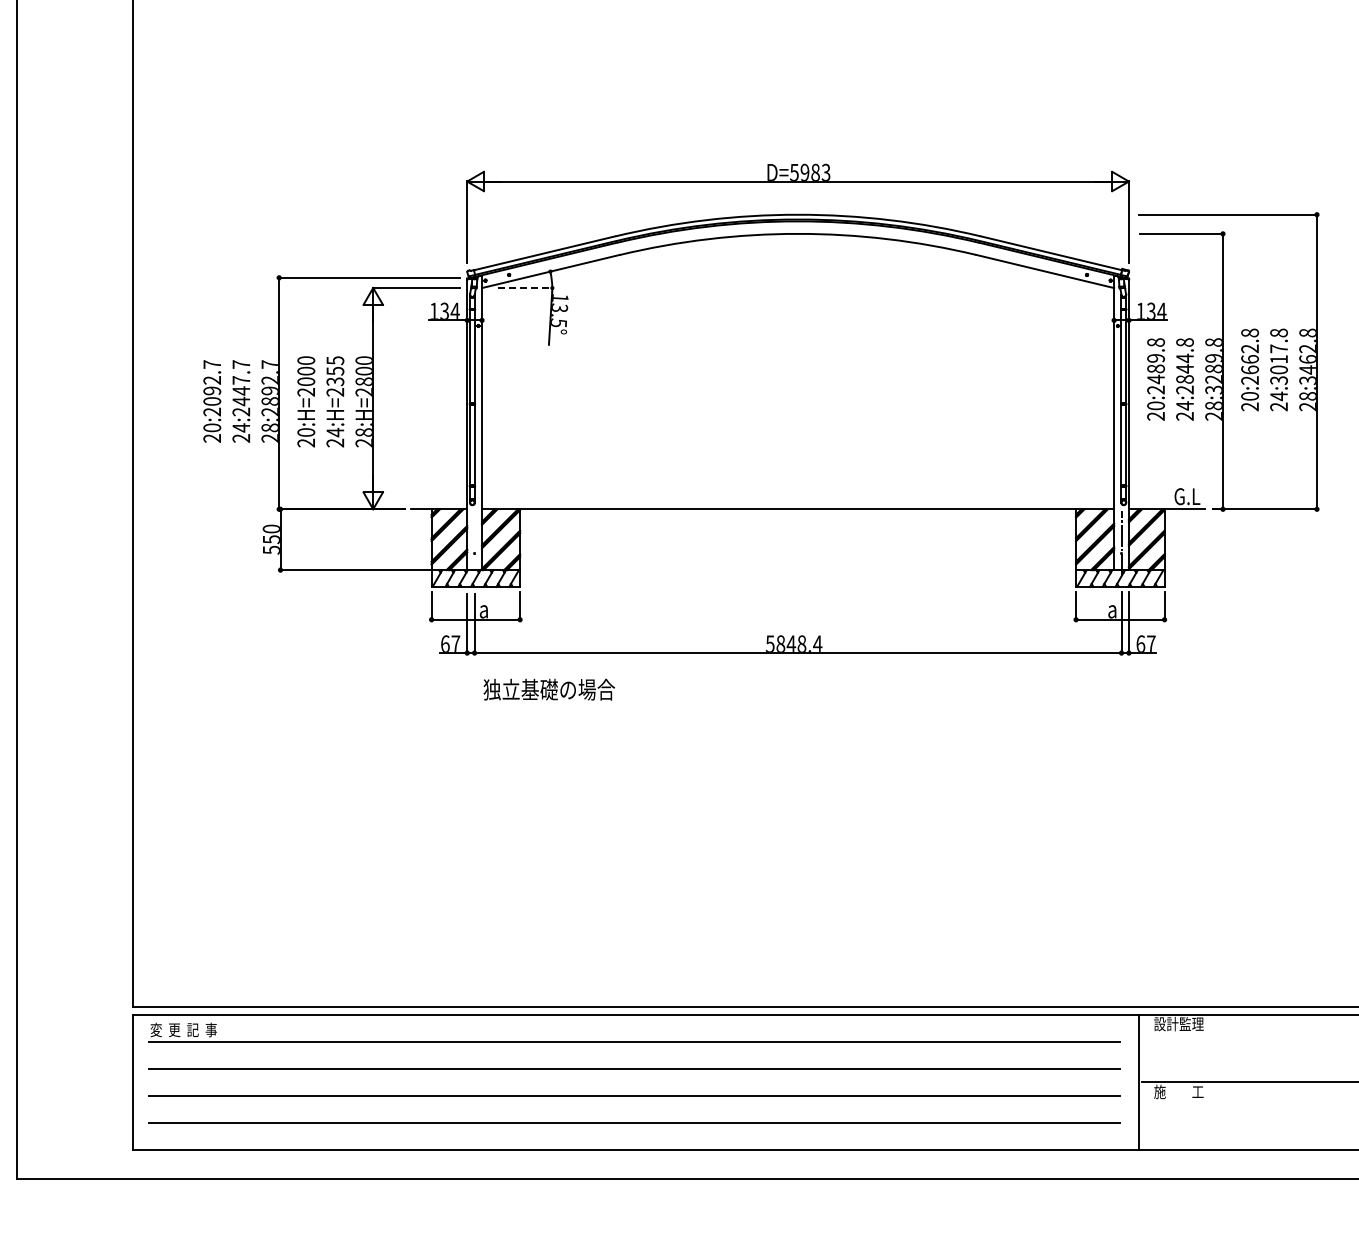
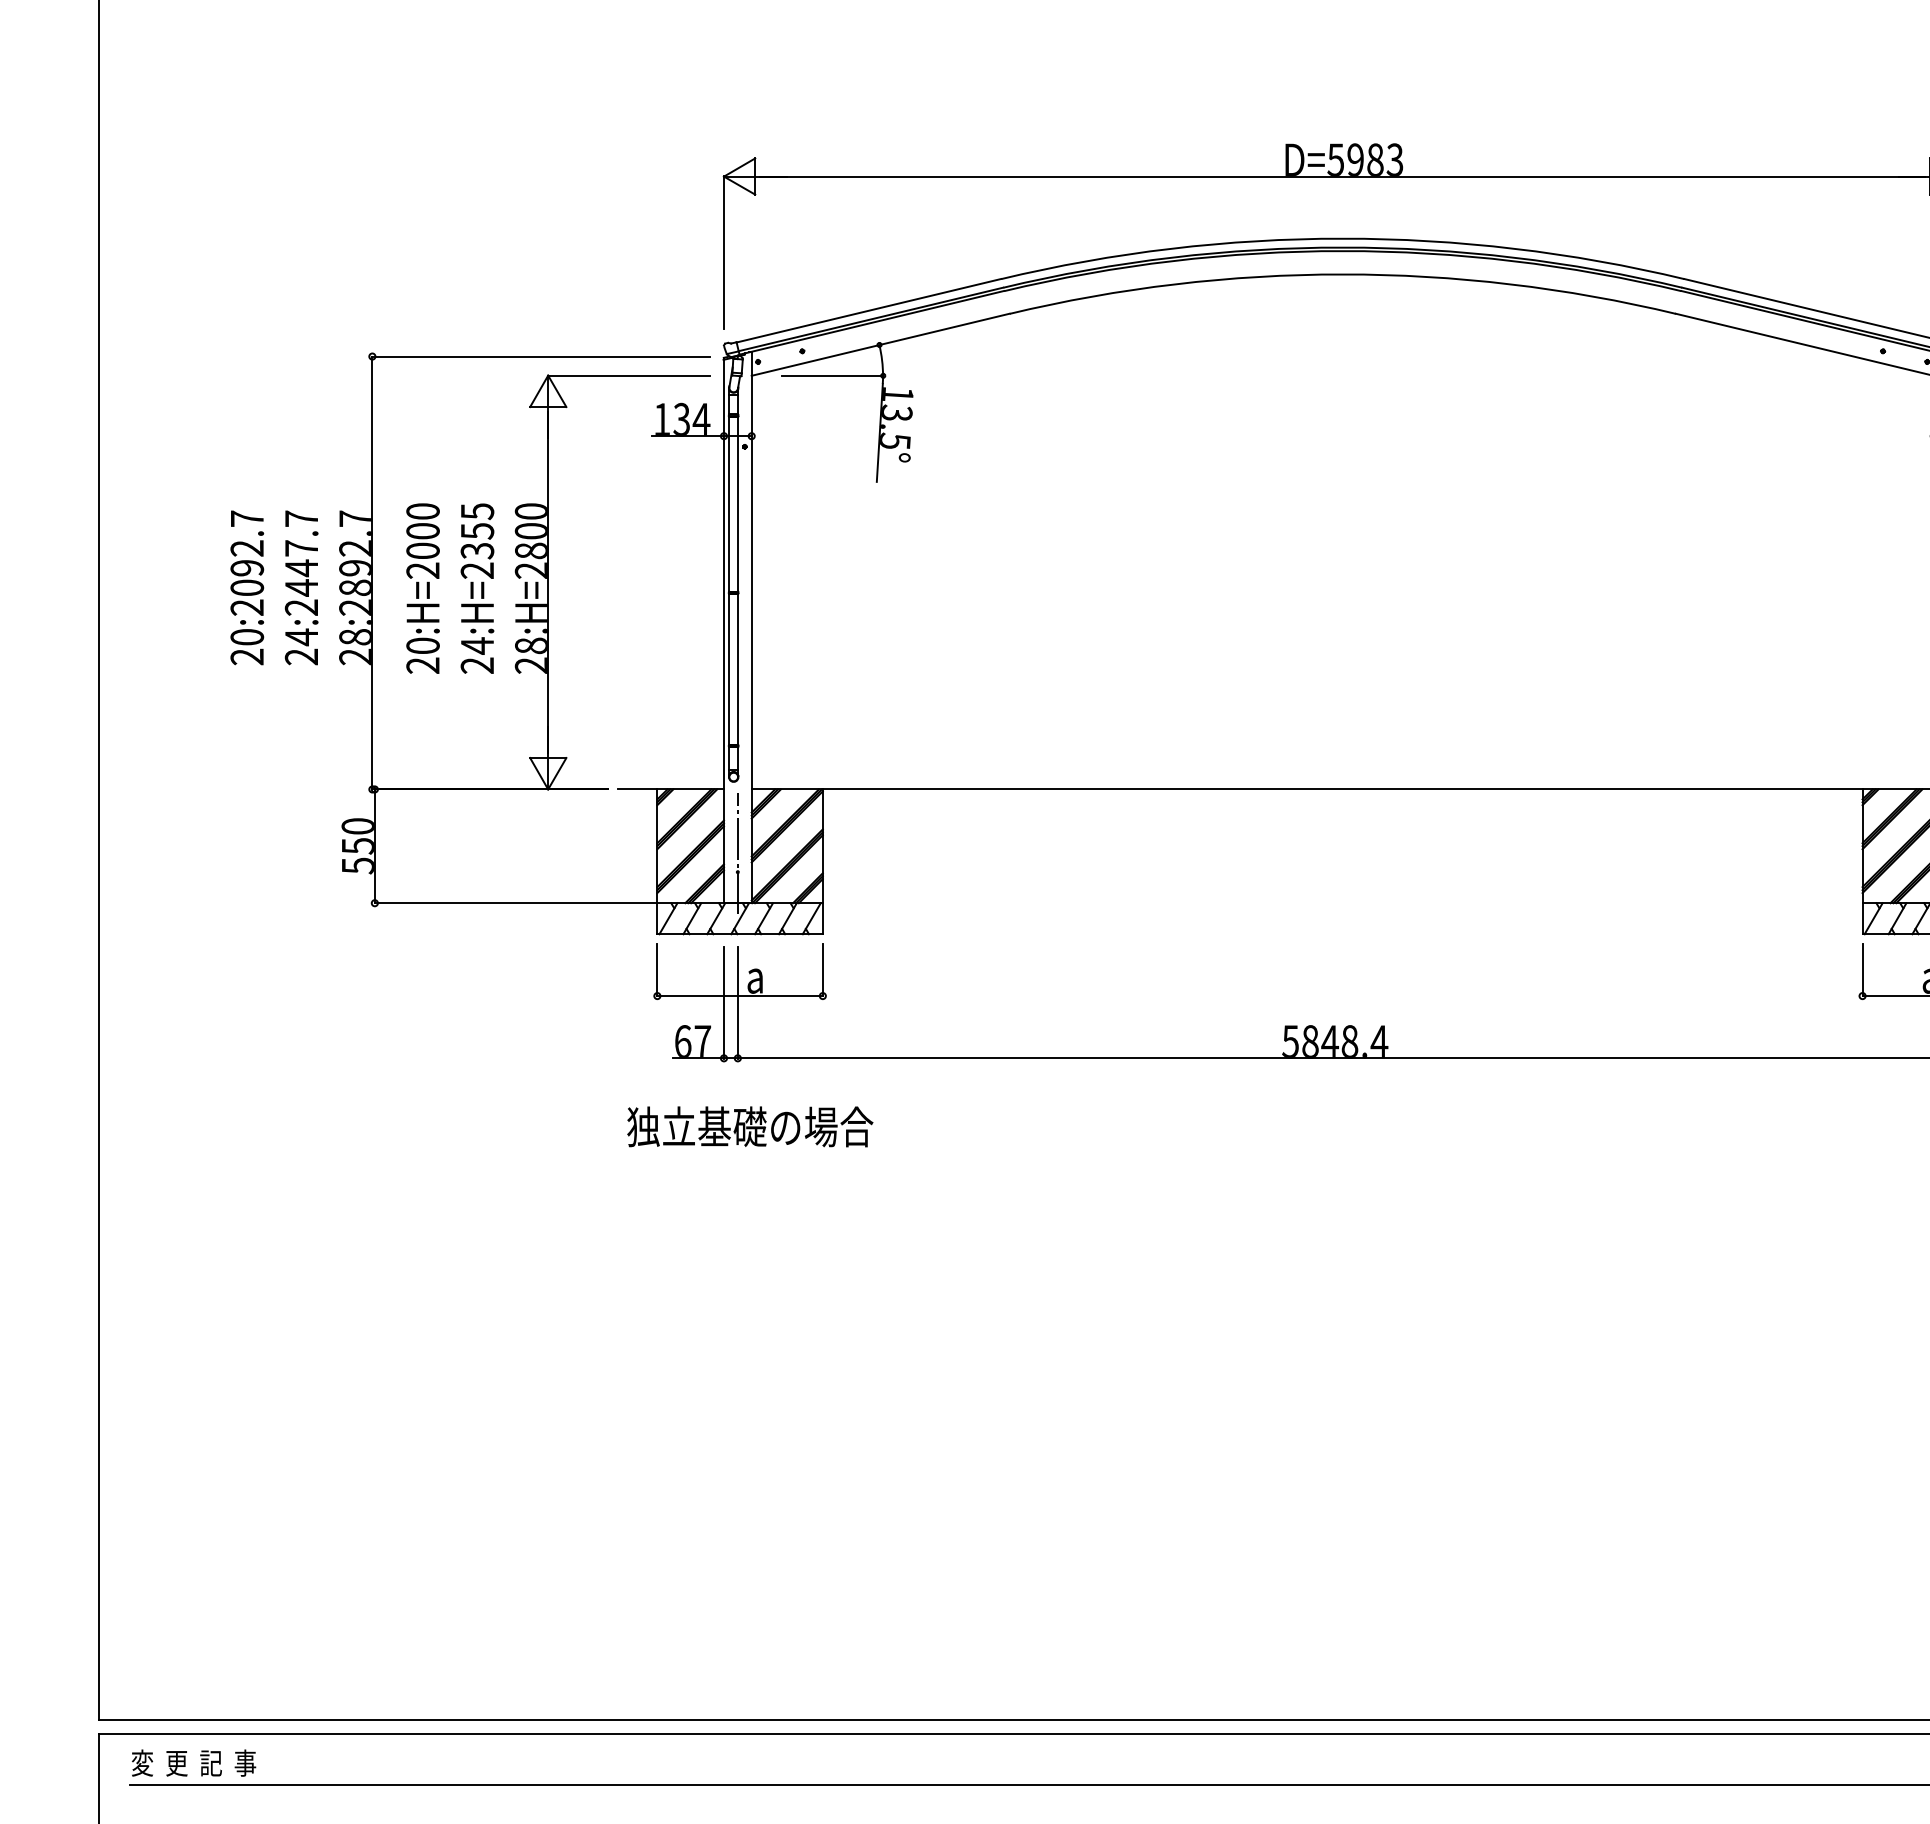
line: (525, 288) -> (832, 376), dashed -> solid
line: (474, 543) -> (737, 853), added
text: (548, 689) -> (748, 1126), moved

